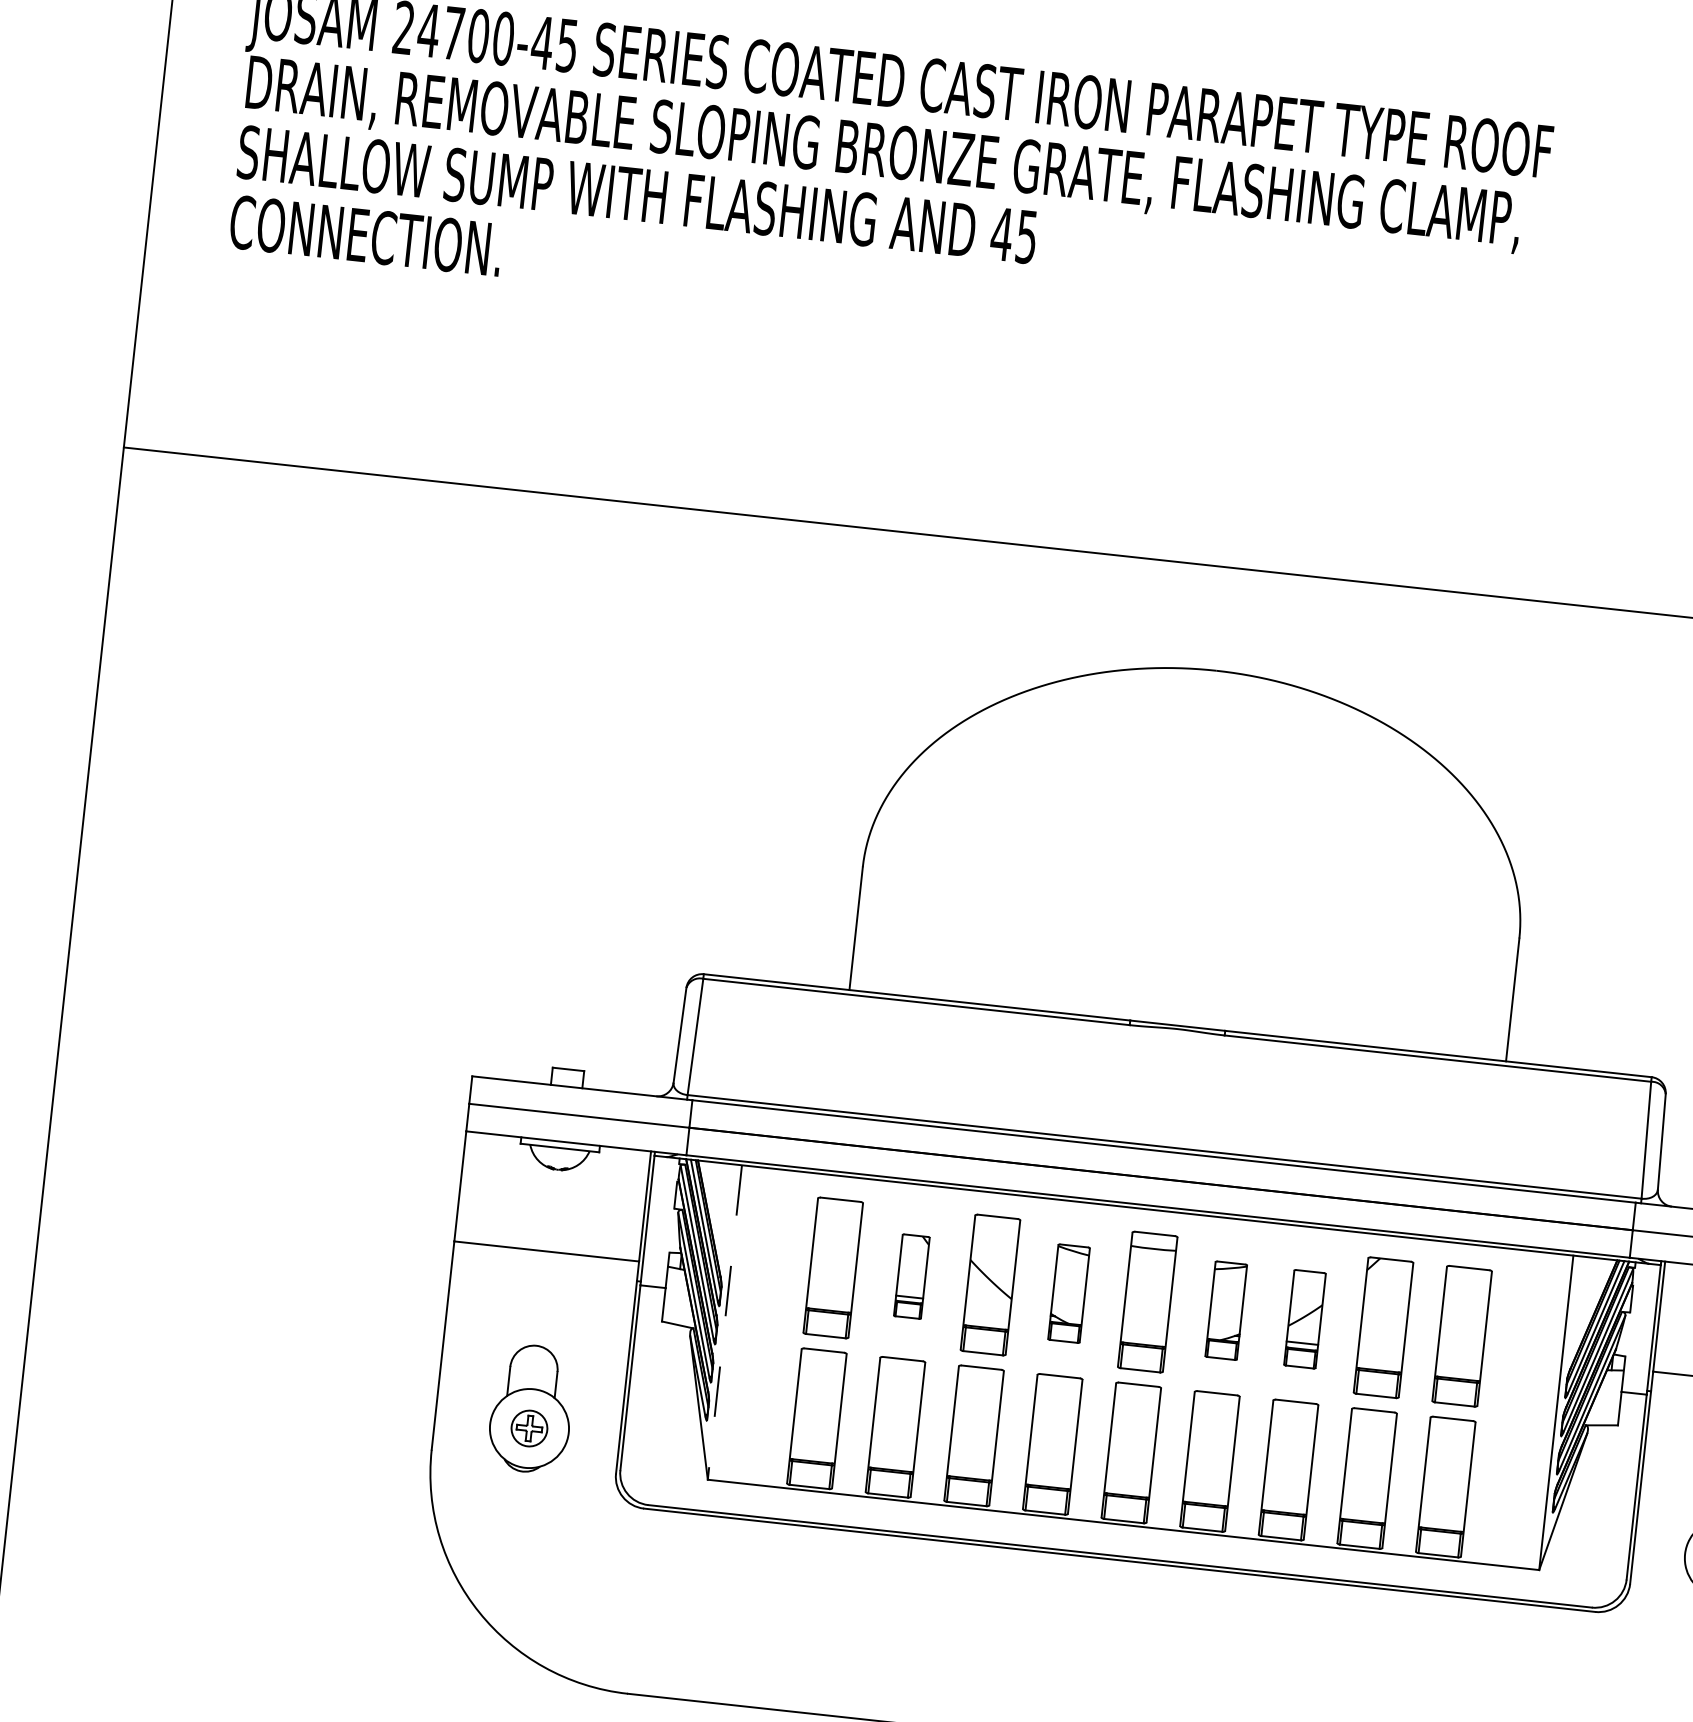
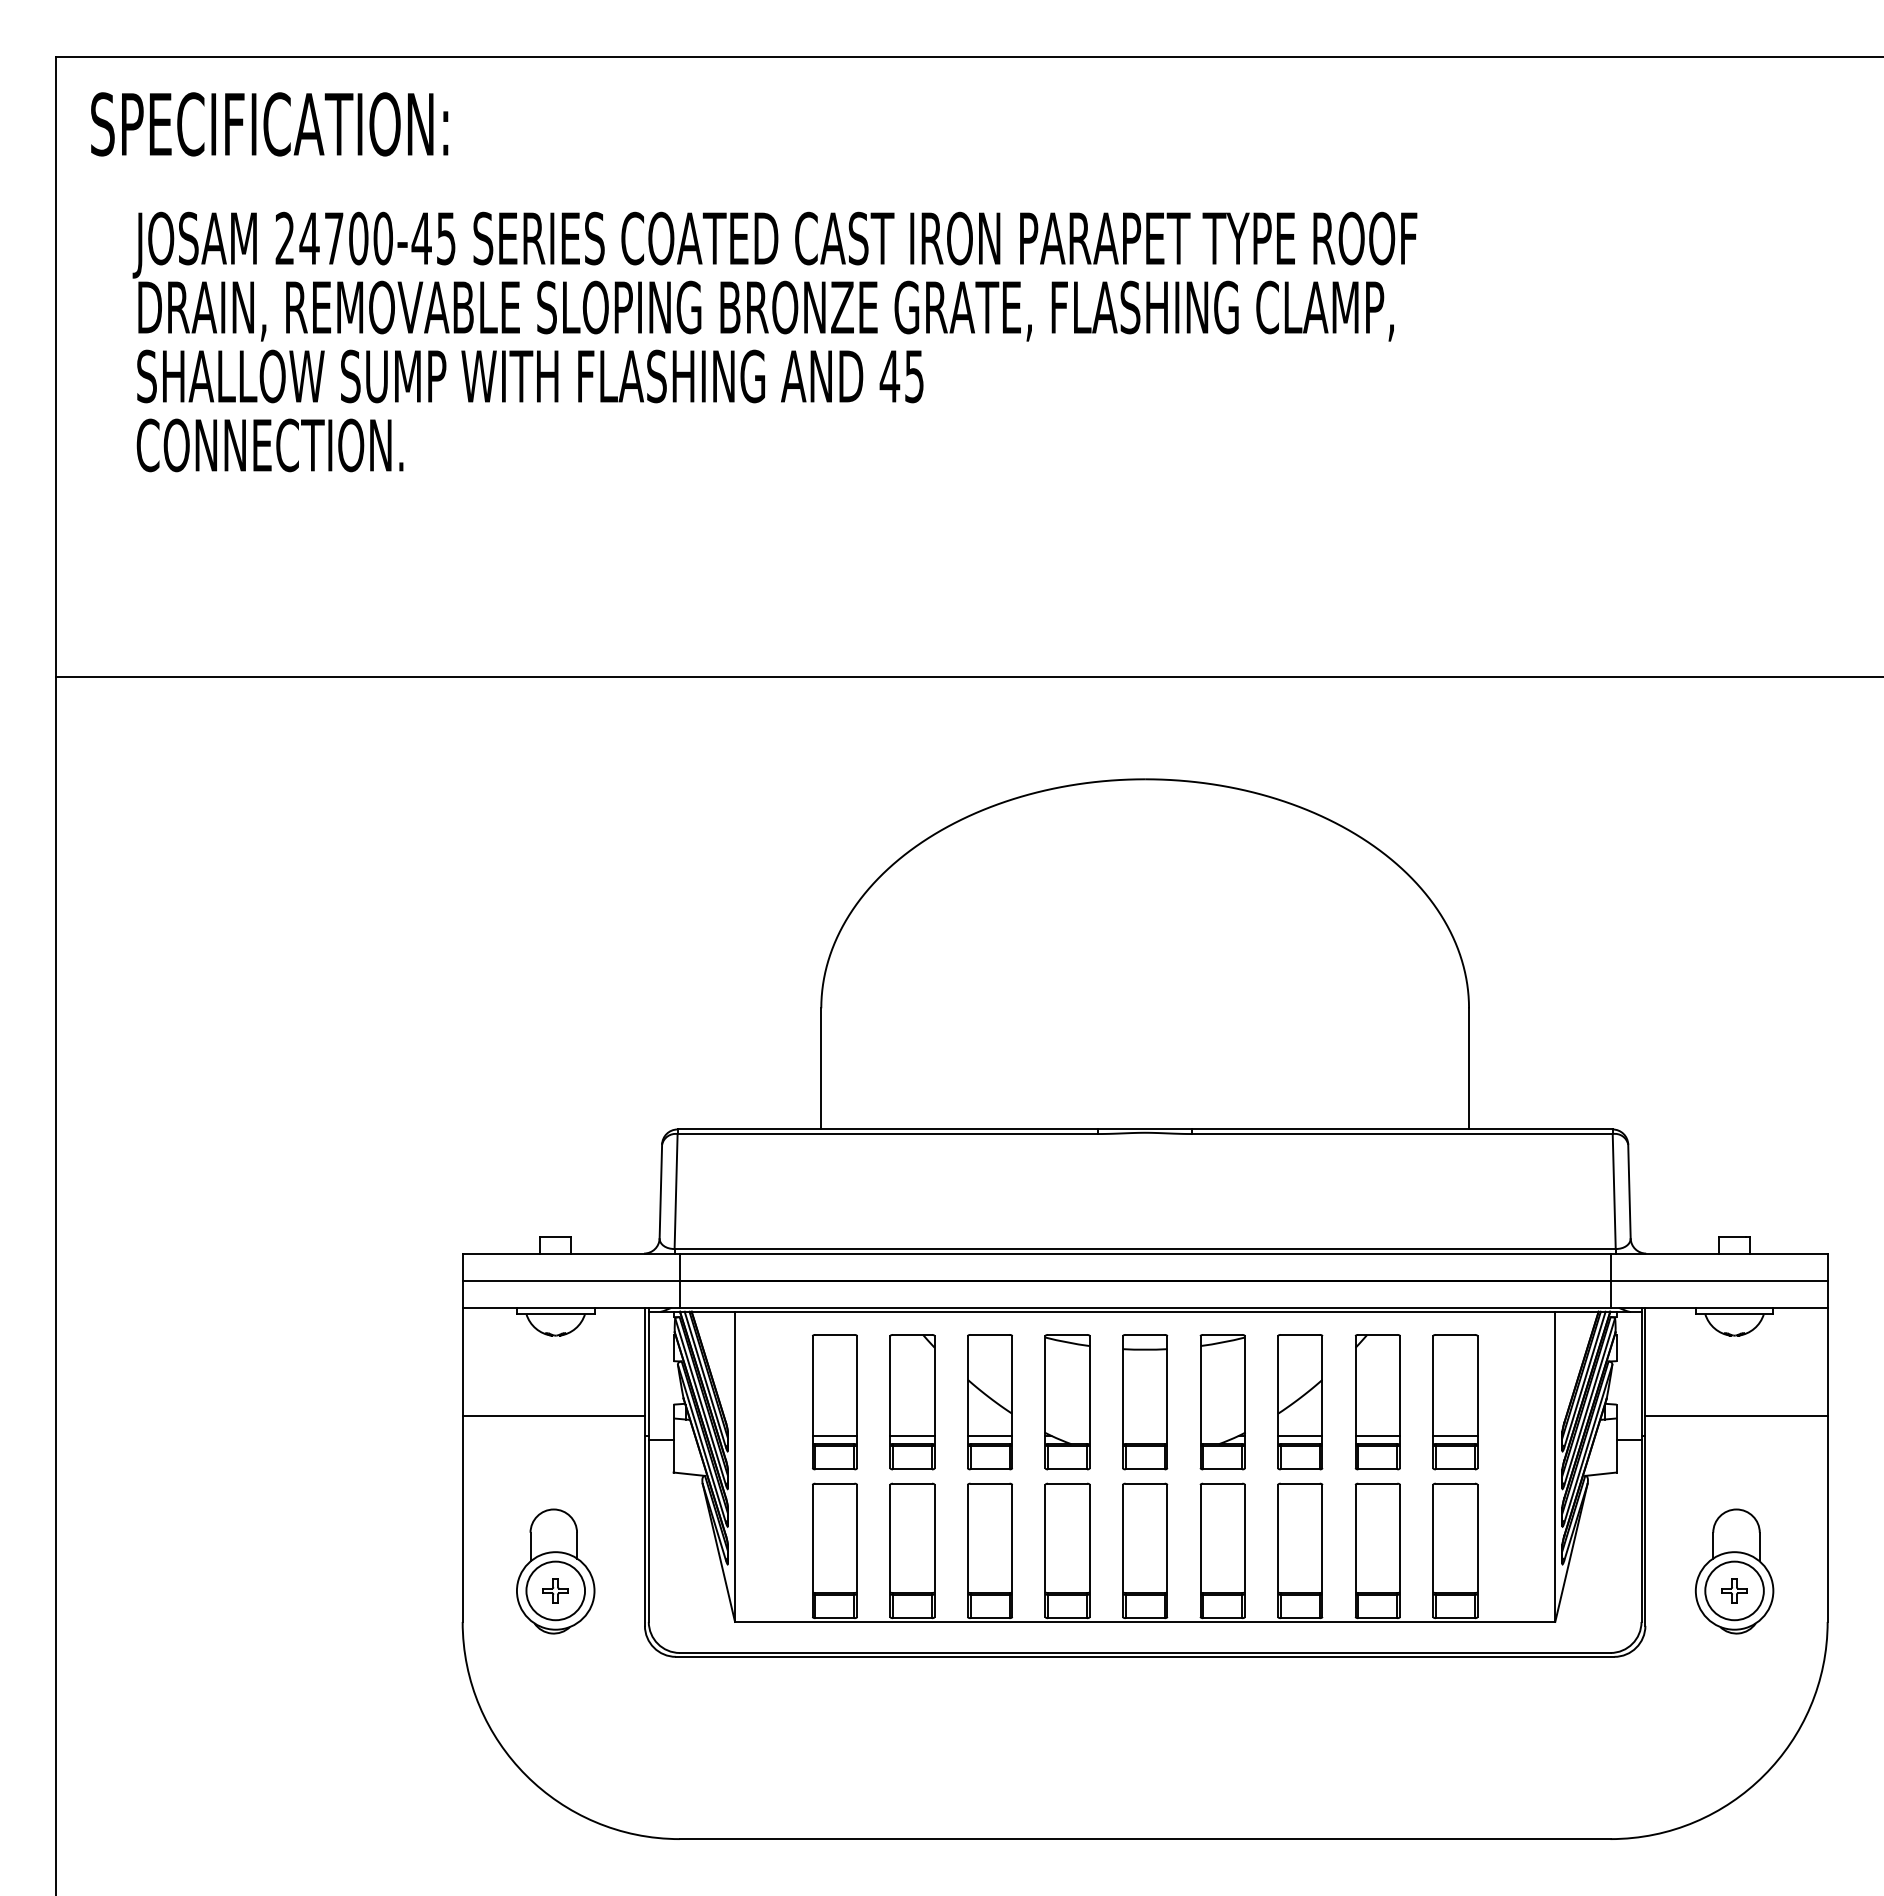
part: (911, 1276) -> (912, 1402), size x1.67
part: (1068, 1293) -> (1067, 1402), size x1.43
line: (829, 1301) -> (834, 1435), added
part: (1226, 1310) -> (1222, 1402), size x1.43
line: (986, 1318) -> (989, 1435), added
part: (1305, 1319) -> (1300, 1402), size x1.43
line: (725, 1323) -> (735, 1467), dashed -> solid
line: (1379, 1361) -> (1377, 1435), added
line: (1458, 1370) -> (1455, 1435), added
circle: (529, 1428) -> (555, 1590), size x1.67

